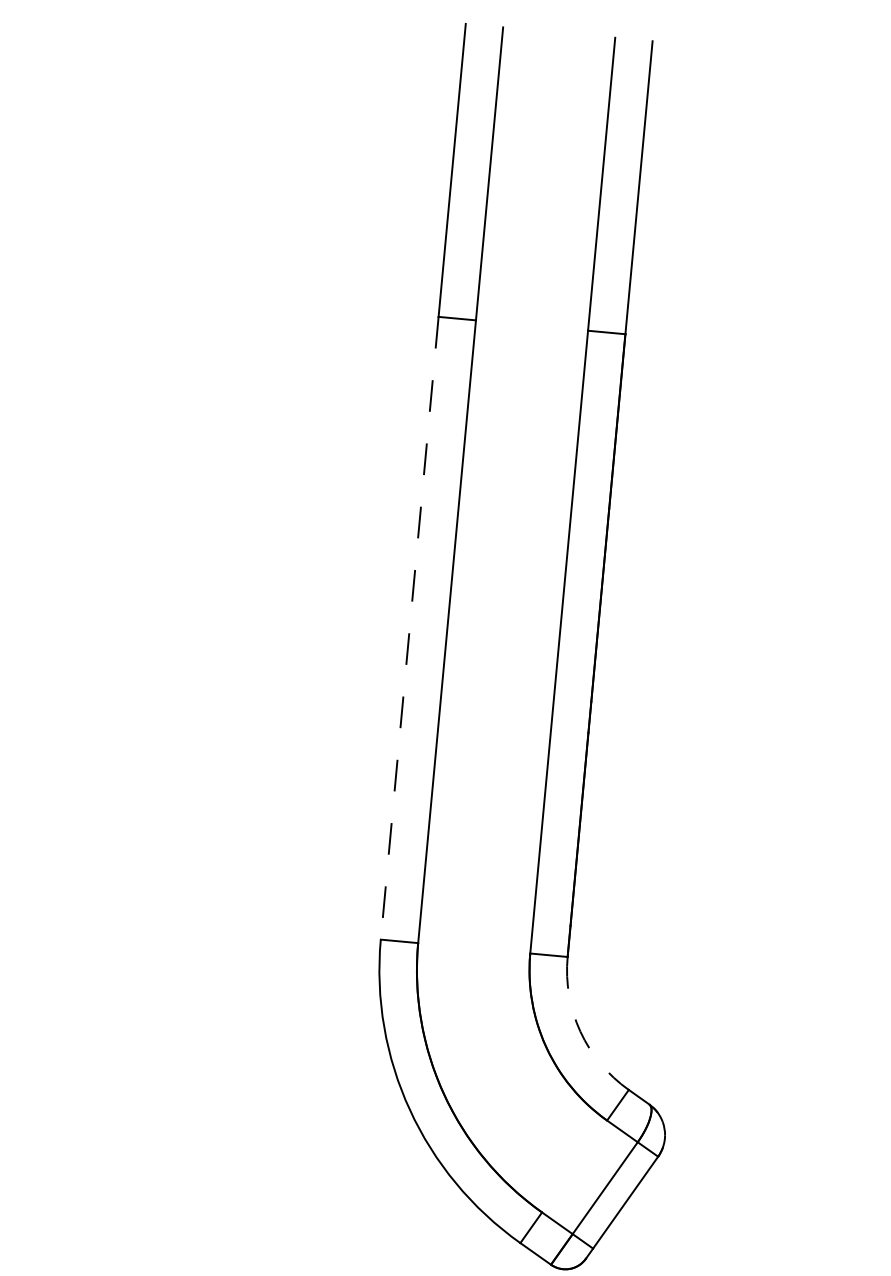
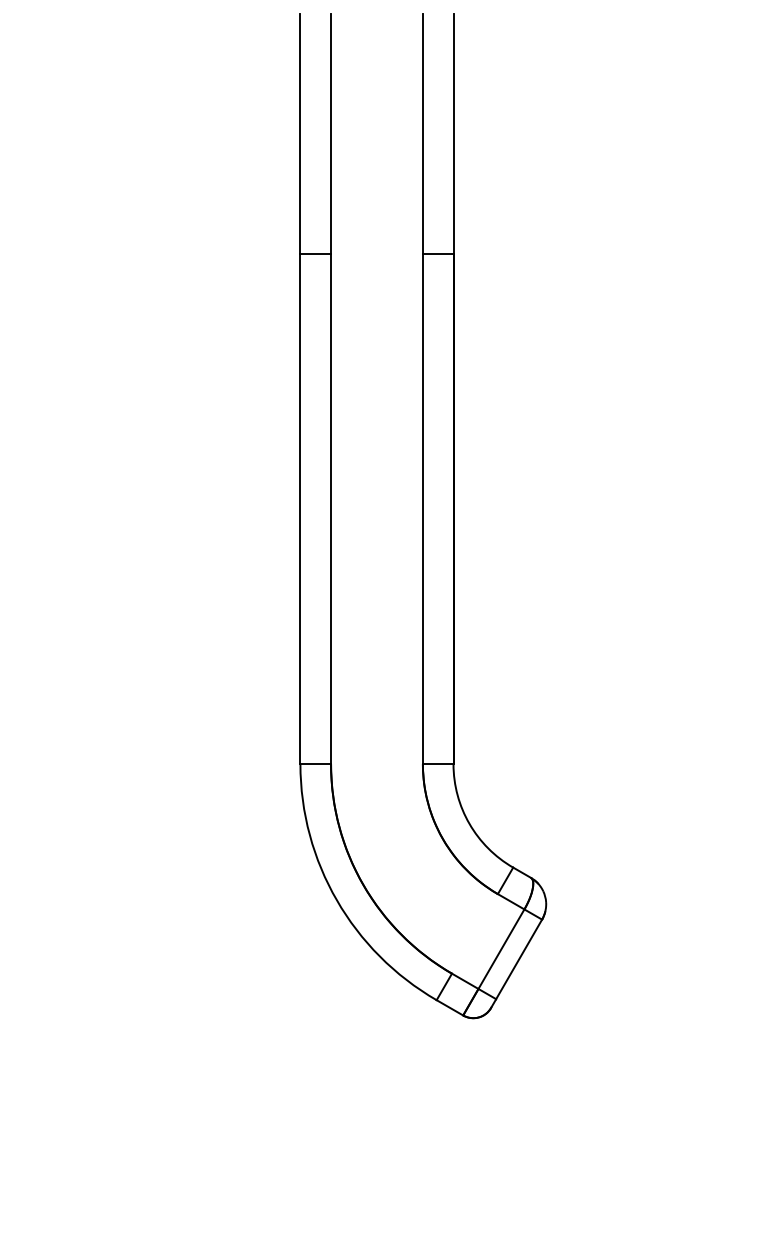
line: (409, 628) -> (300, 509), dashed -> solid
arc: (580, 1031) -> (469, 823), dashed -> solid

